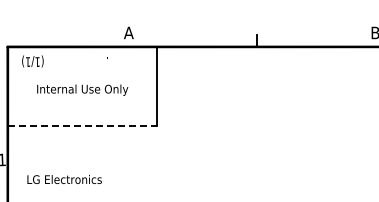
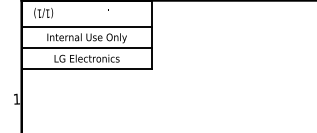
line: (82, 76) -> (86, 26), added
line: (82, 101) -> (86, 48), added
line: (82, 125) -> (86, 69), dashed -> solid
text: (64, 179) -> (86, 58), moved

